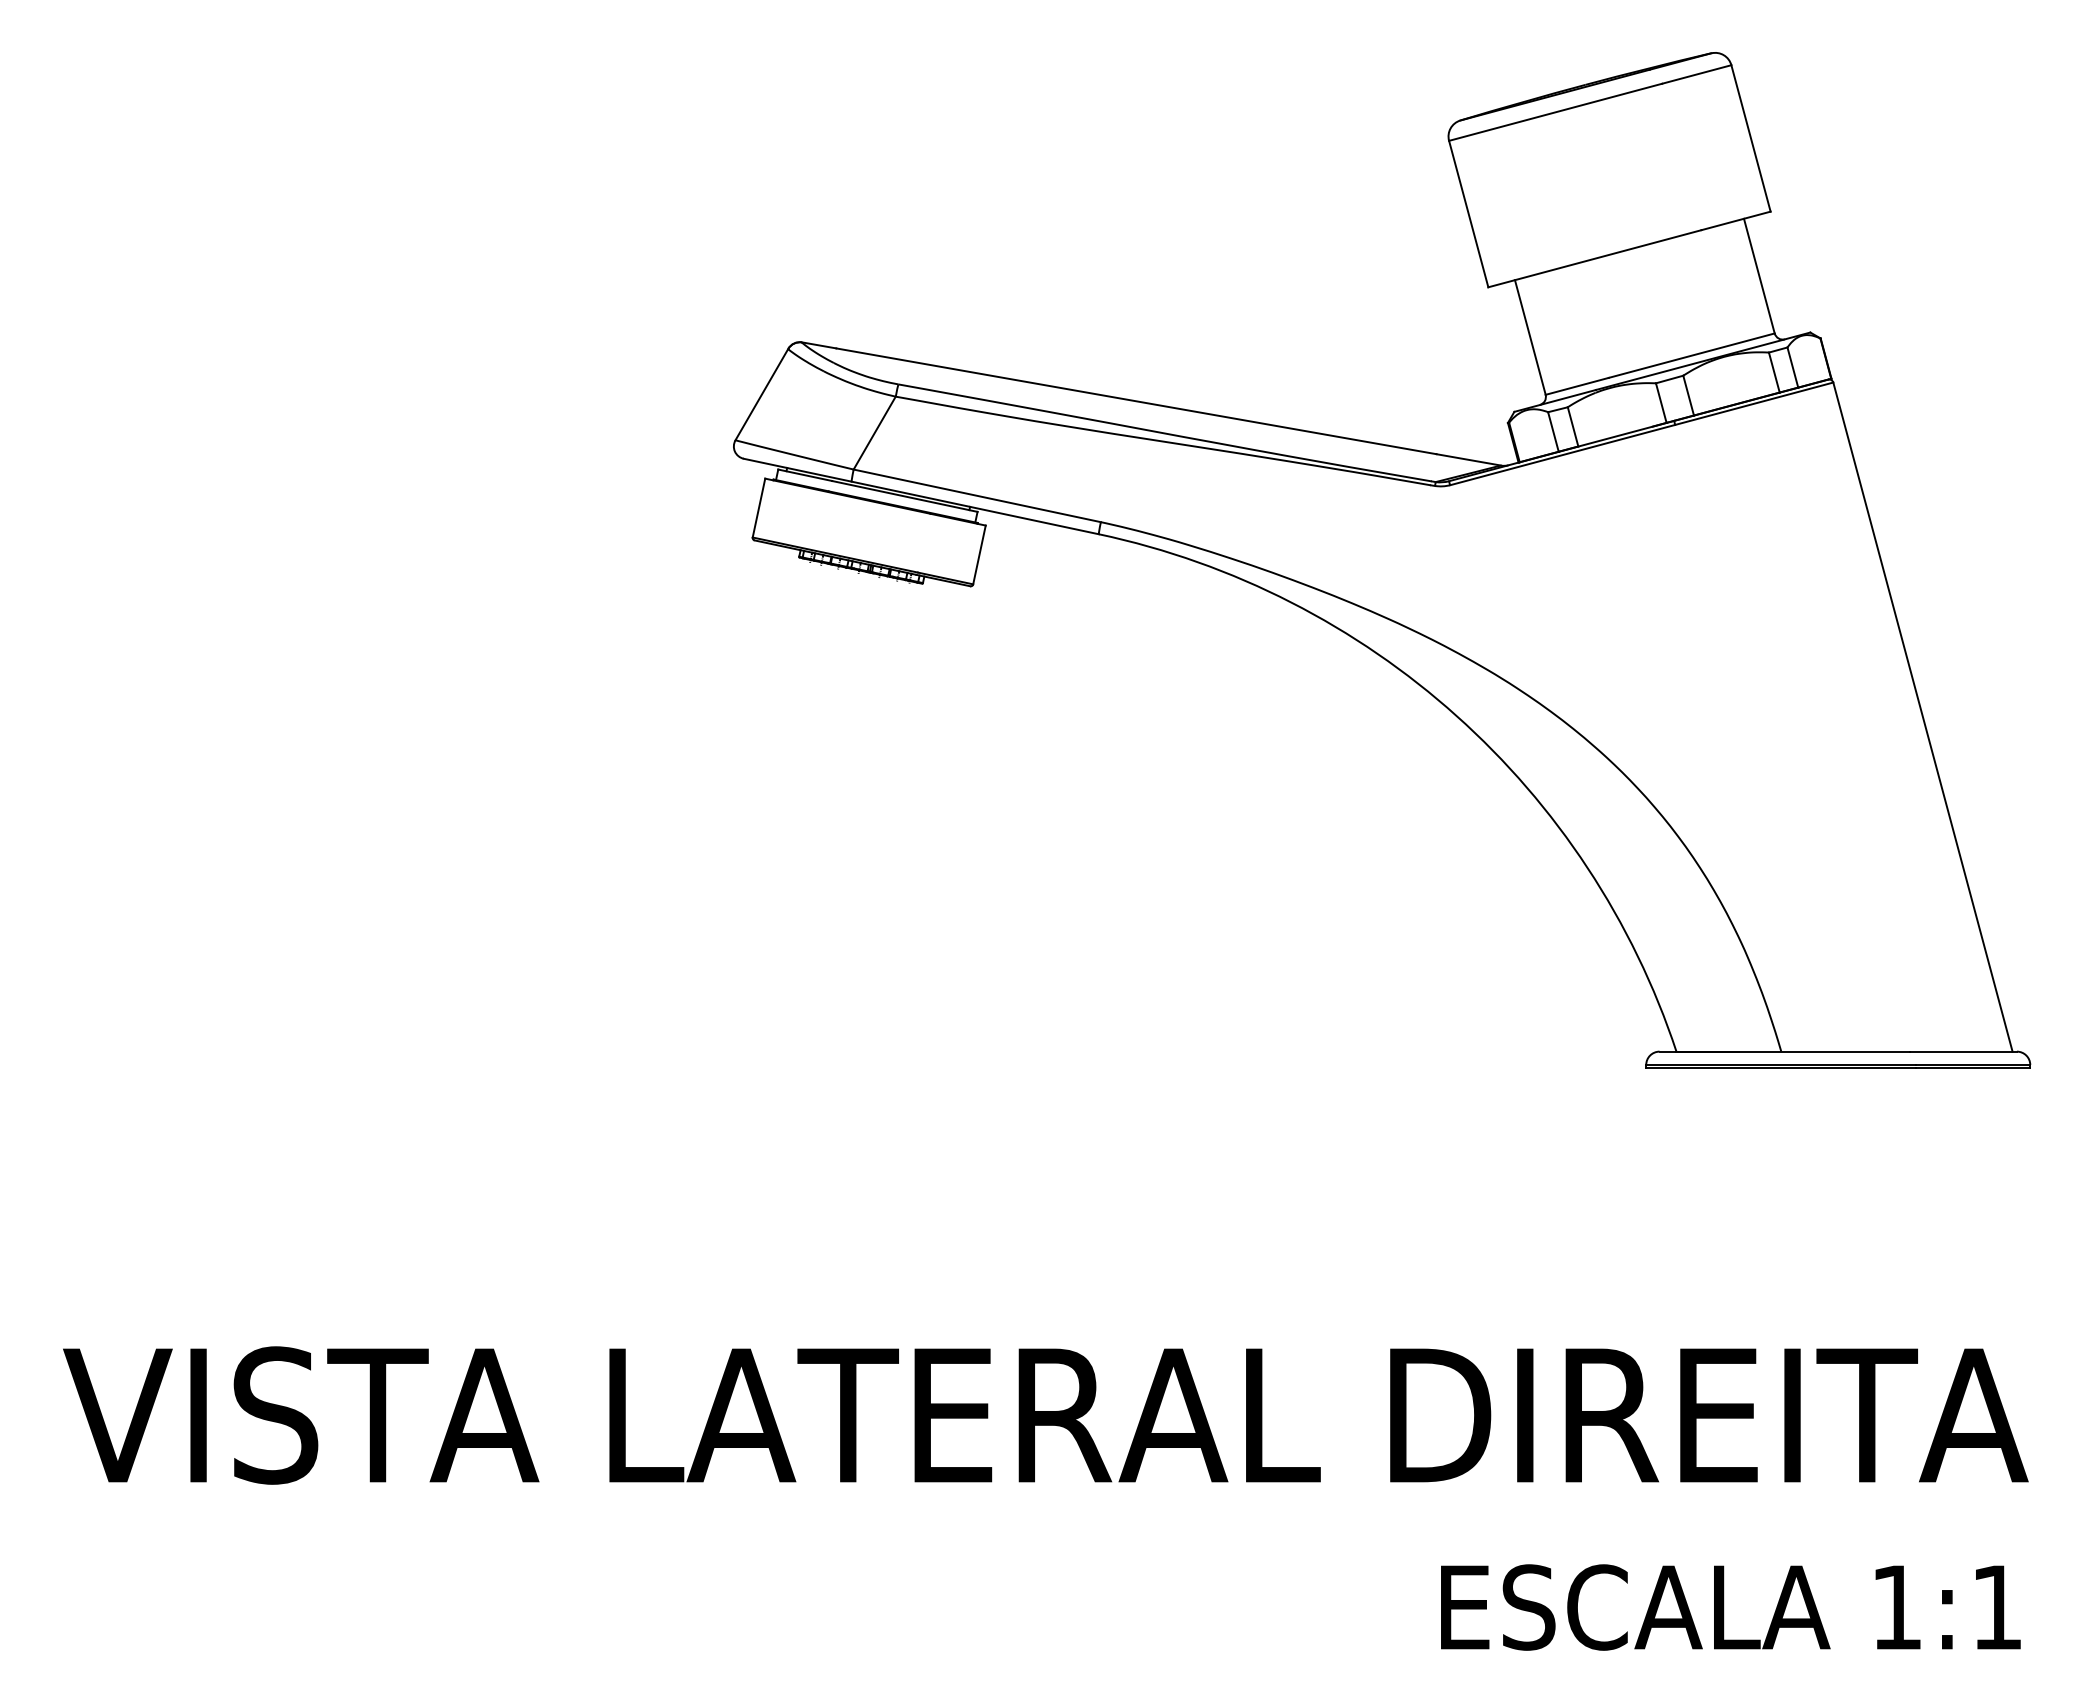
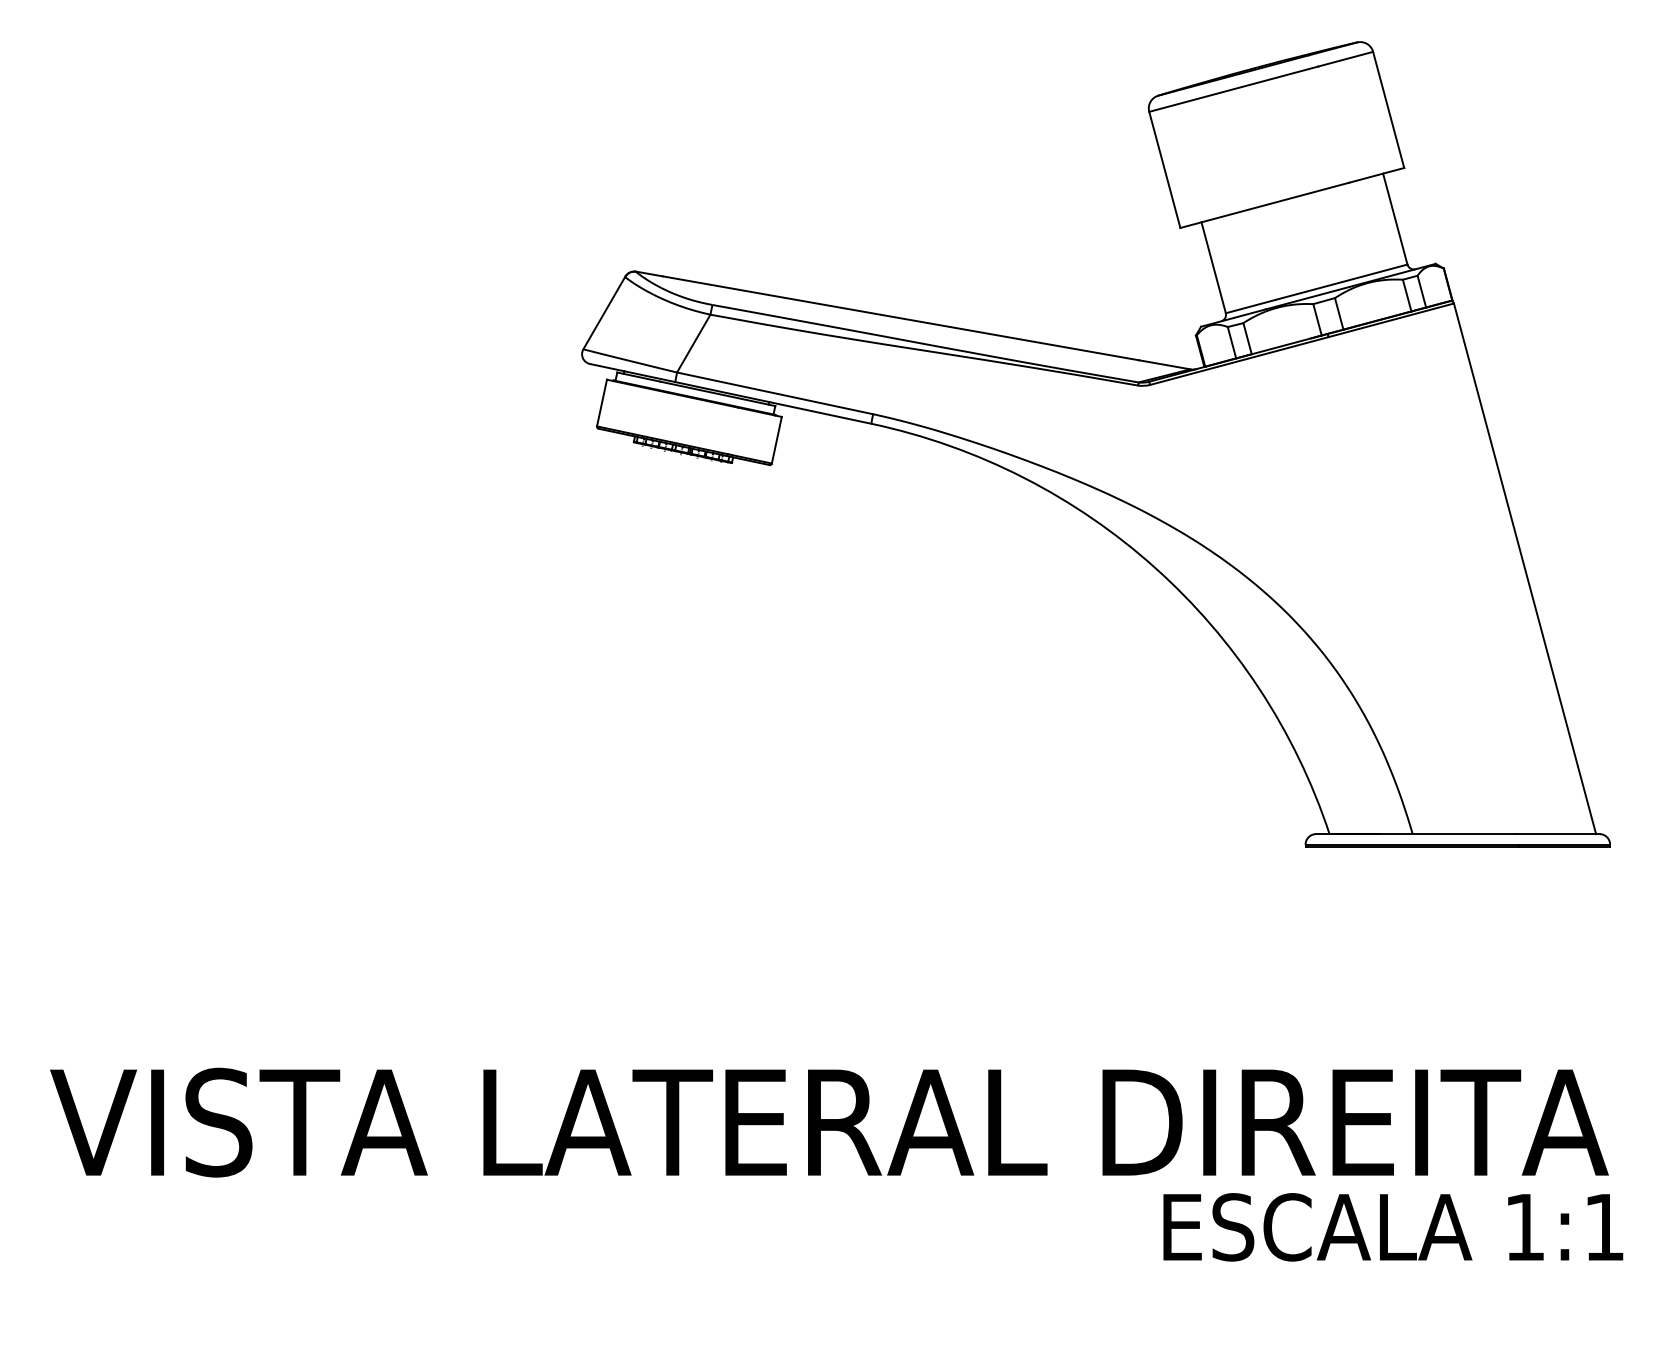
text: (1730, 1607) -> (1393, 1227), moved

